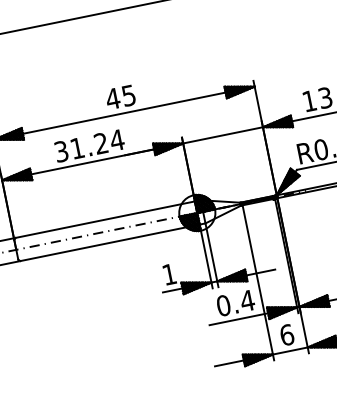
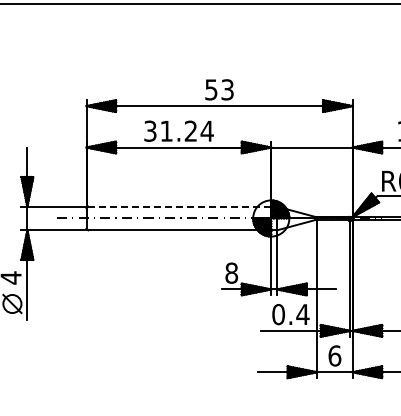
text: (119, 97) -> (218, 89), 45 -> 53
line: (105, 219) -> (179, 206), solid -> dashed
text: (169, 273) -> (231, 272), 1 -> 8

